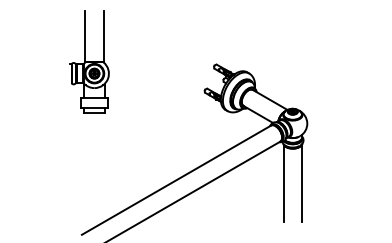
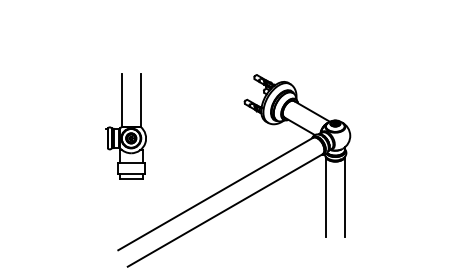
part: (88, 62) -> (125, 126), moved

